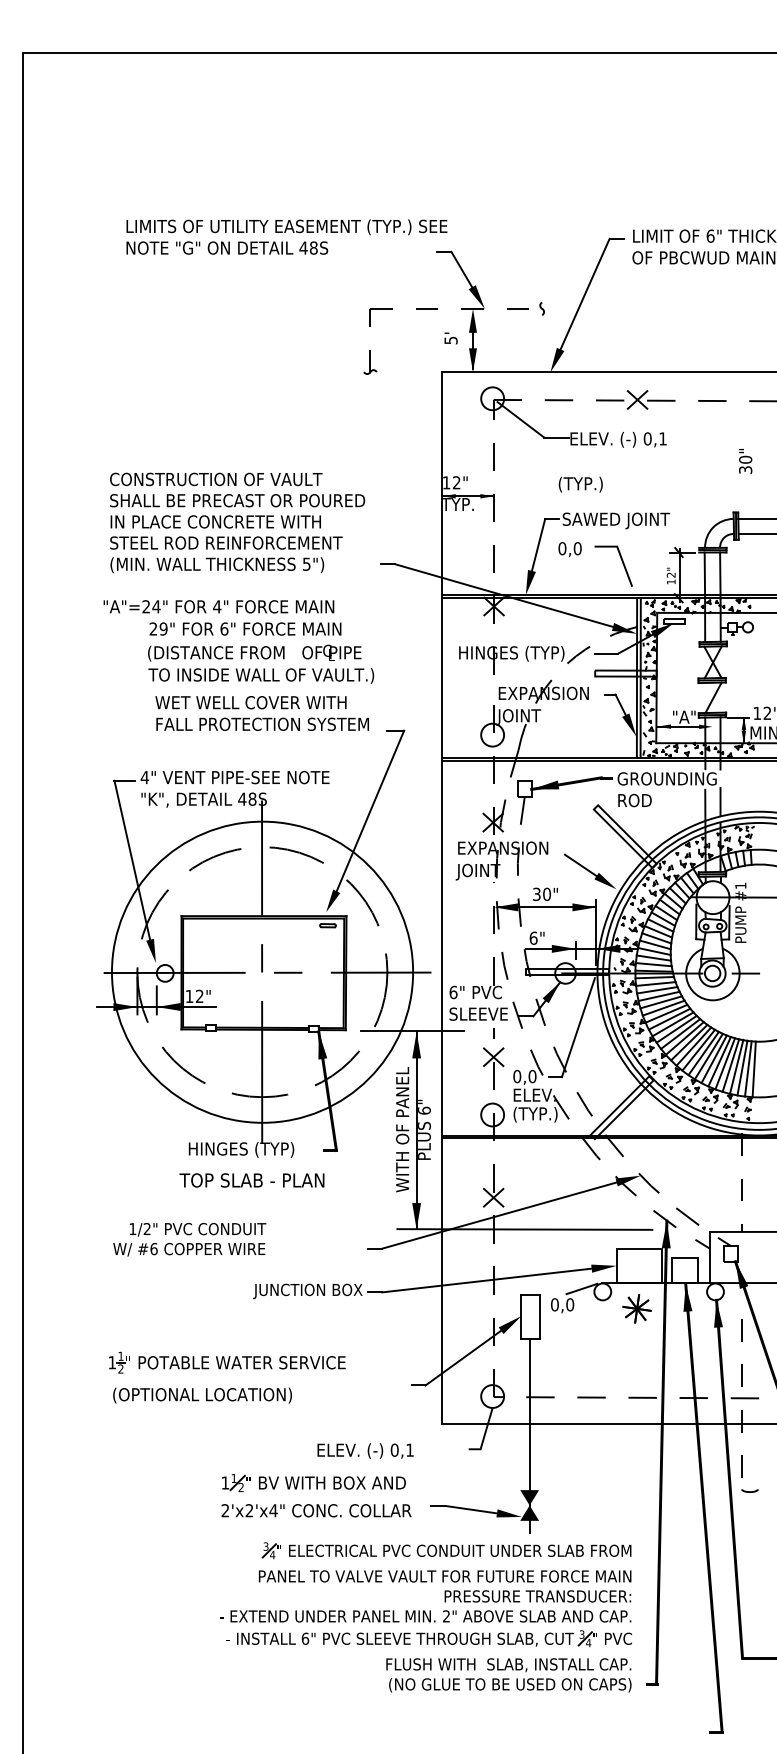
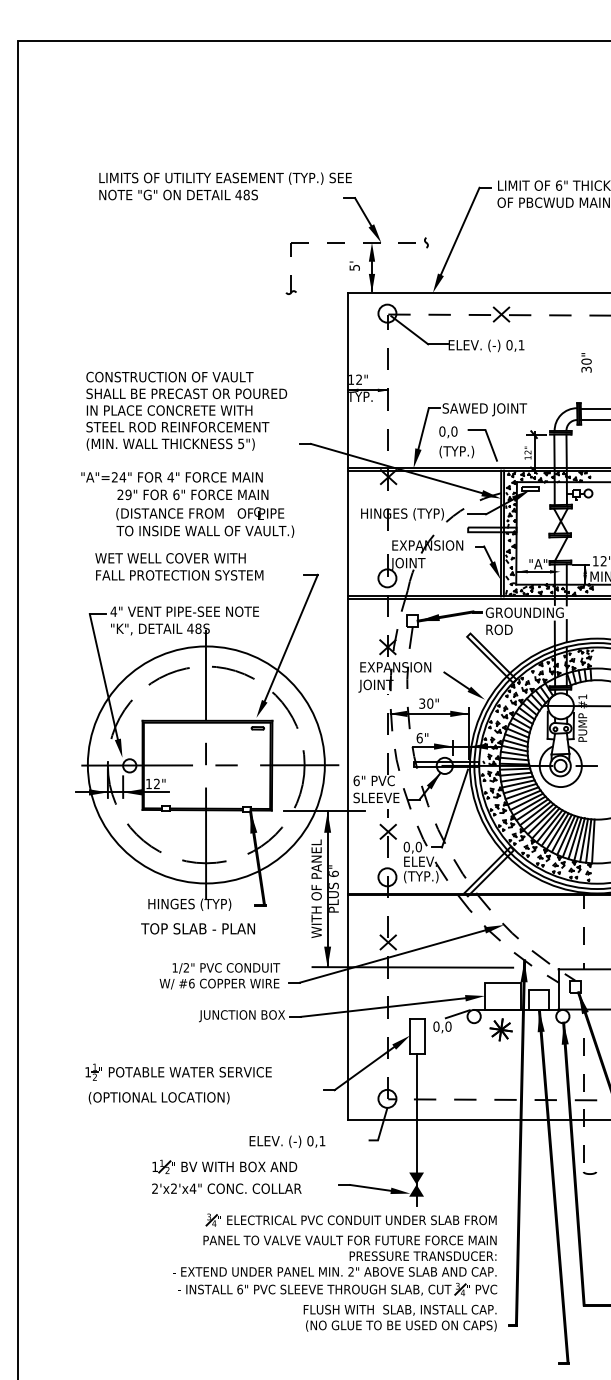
text: (580, 484) -> (456, 451), moved
text: (261, 713) -> (178, 566), moved
text: (189, 1239) -> (219, 976), moved
part: (316, 1495) -> (226, 1176), moved

